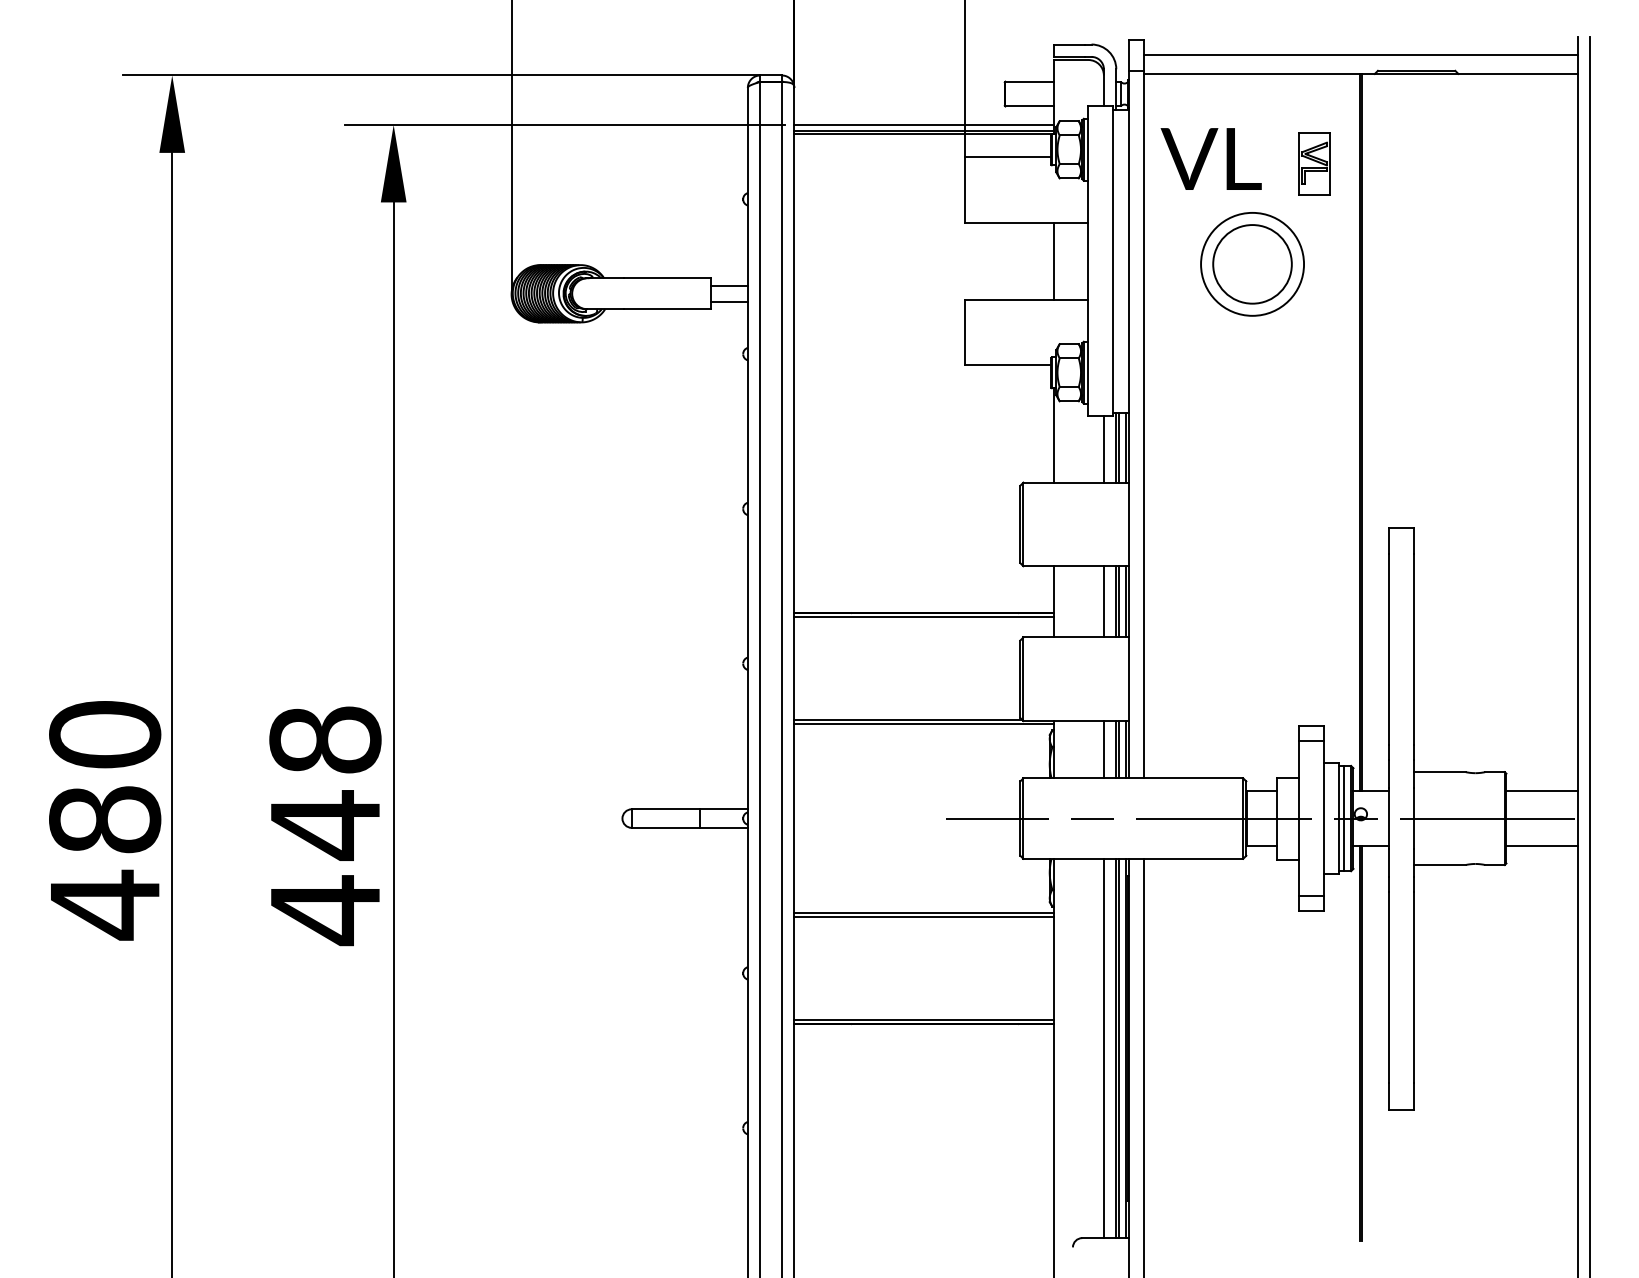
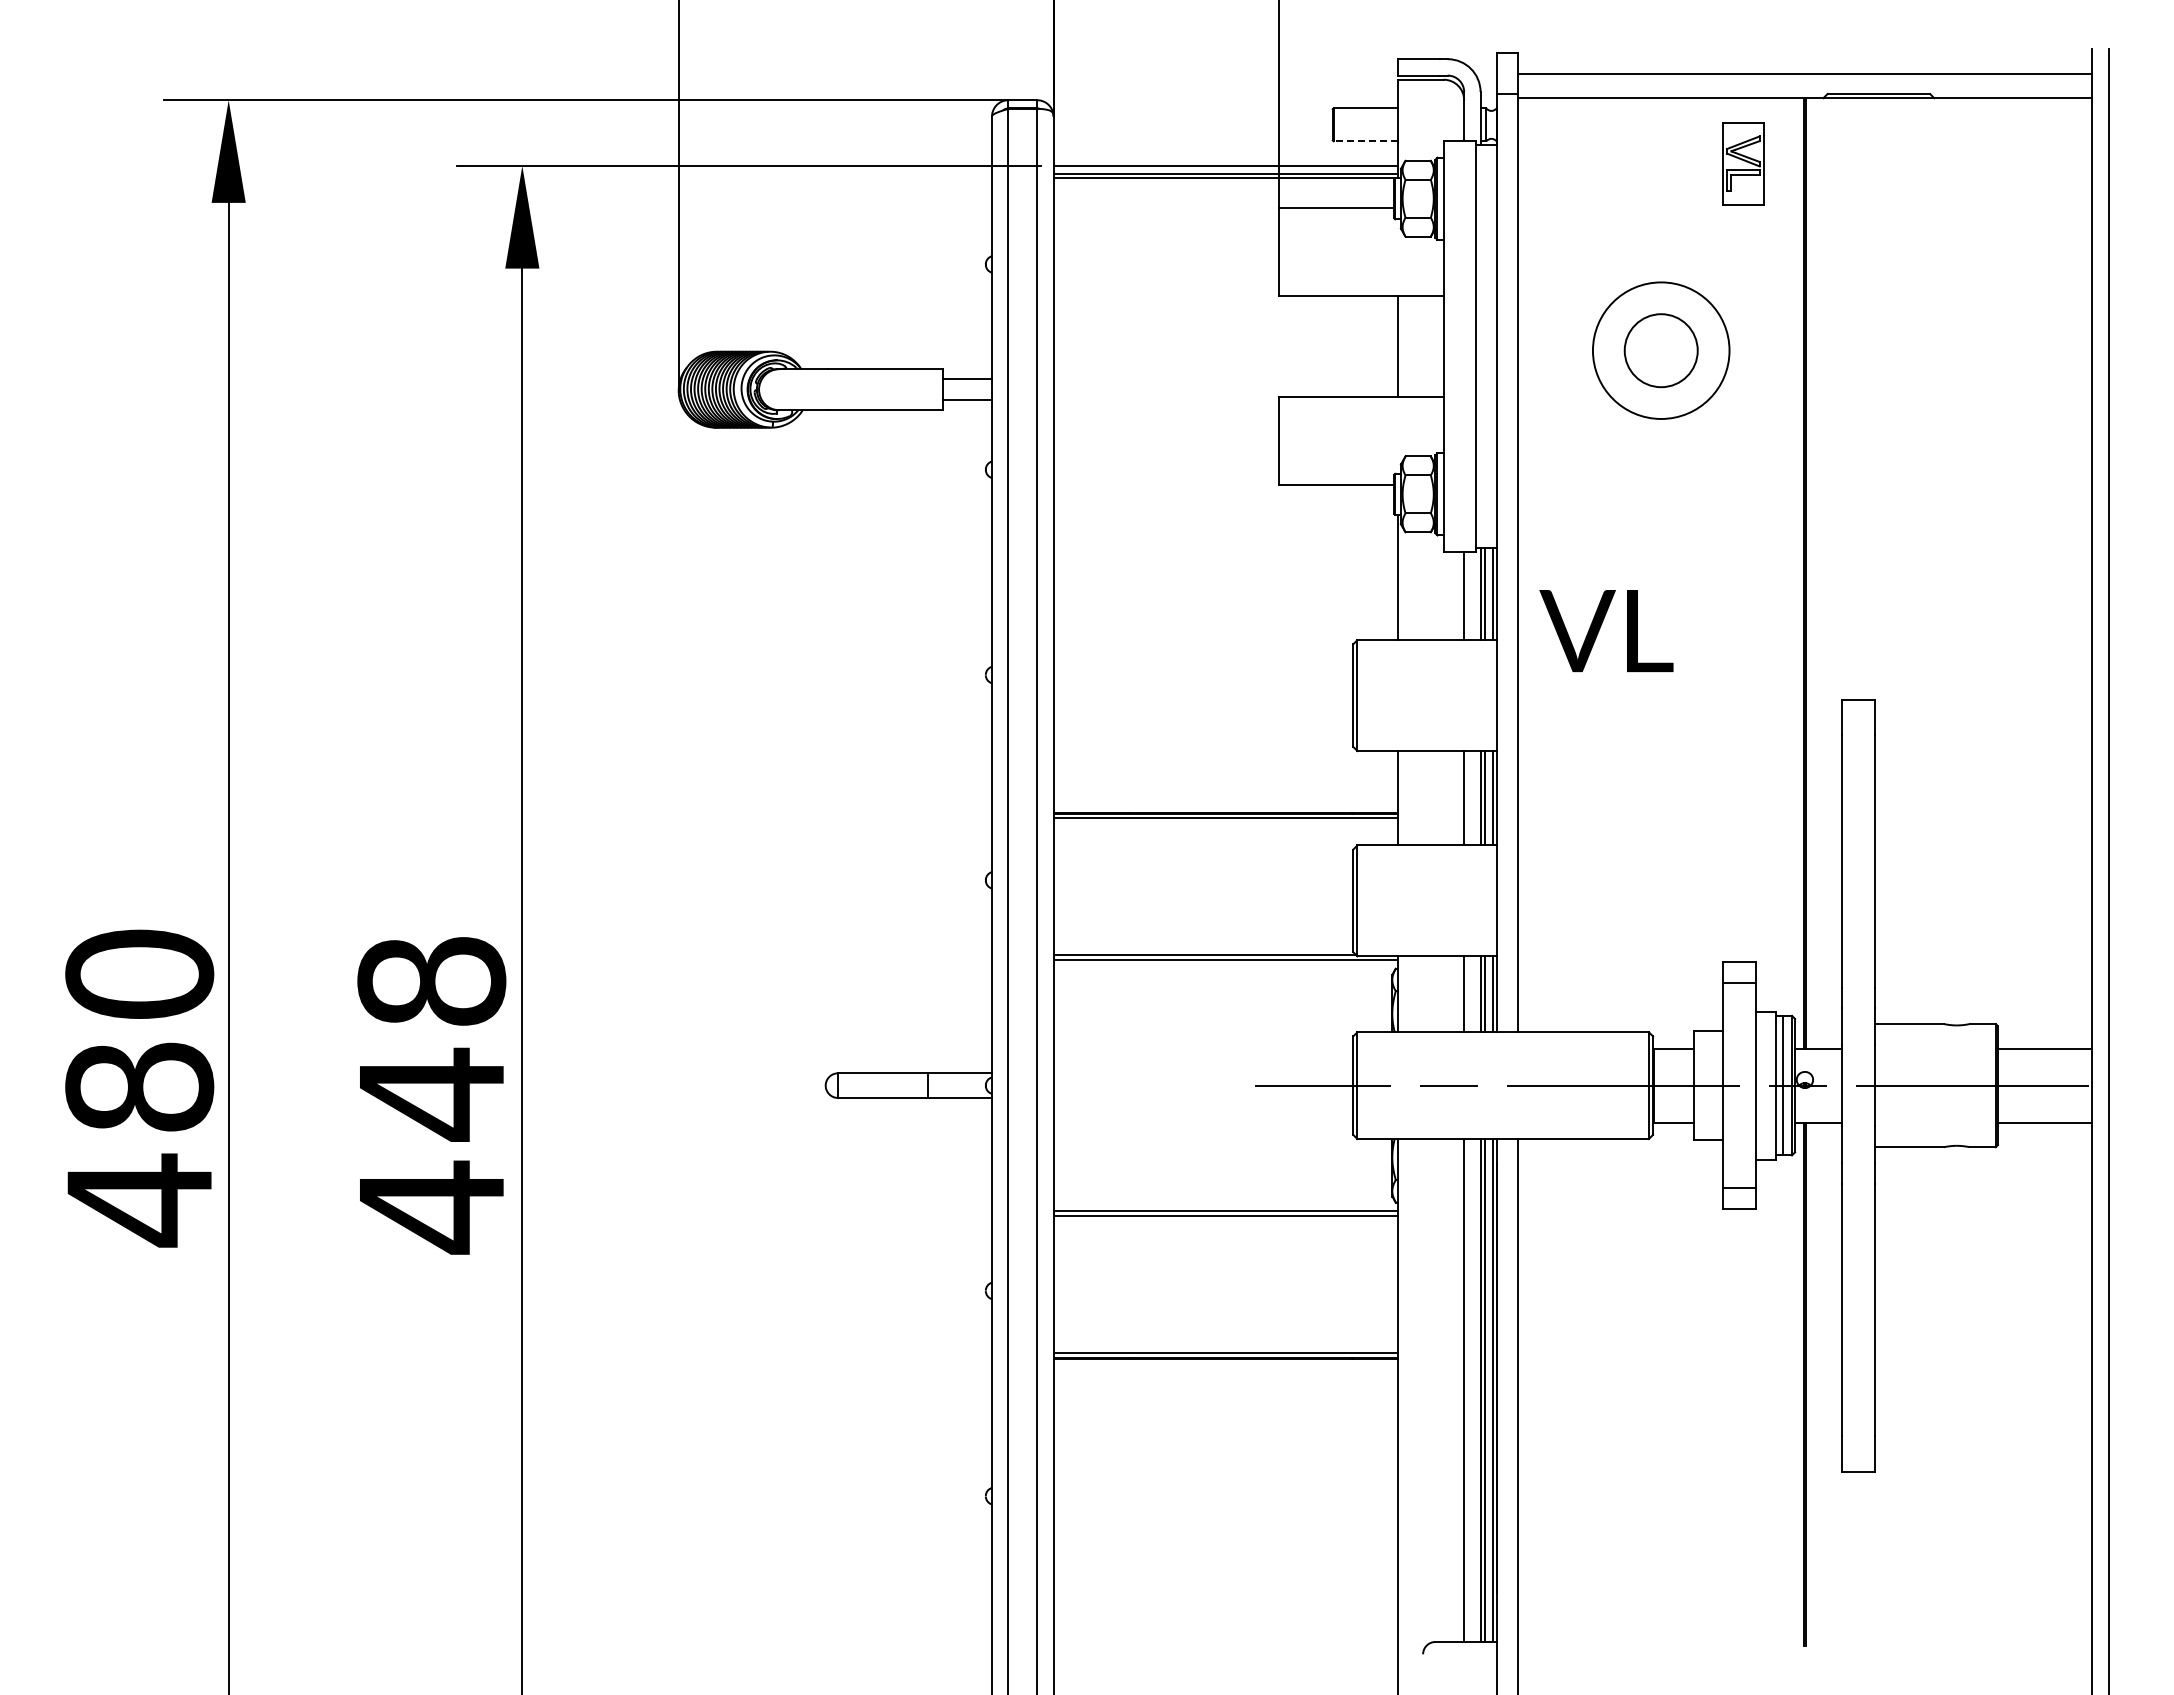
line: (1029, 106) -> (1365, 141), solid -> dashed
text: (1211, 159) -> (1606, 631), moved
part: (1314, 163) -> (1743, 163), moved
circle: (1252, 264) -> (1661, 350), size x0.7

